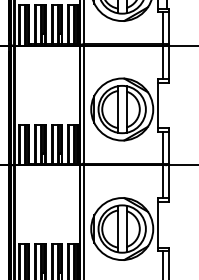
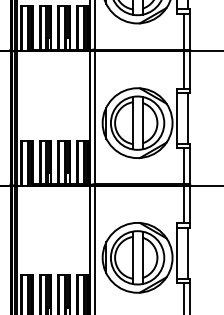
line: (166, 105) -> (187, 118), added
line: (166, 224) -> (187, 252), added

